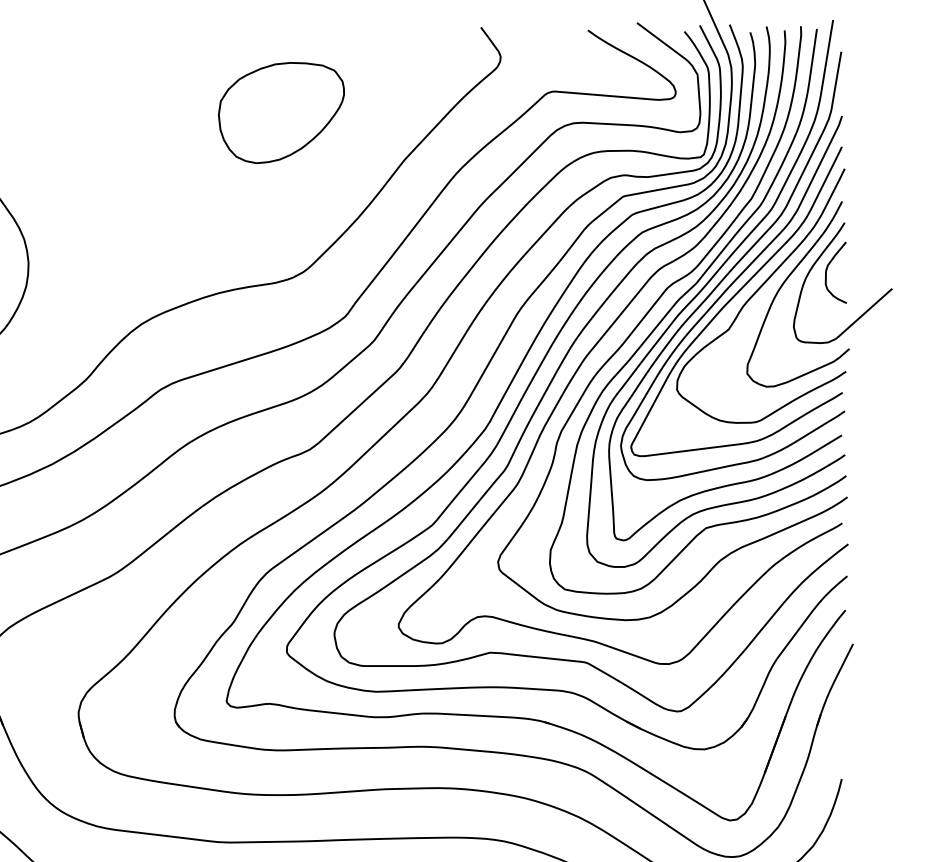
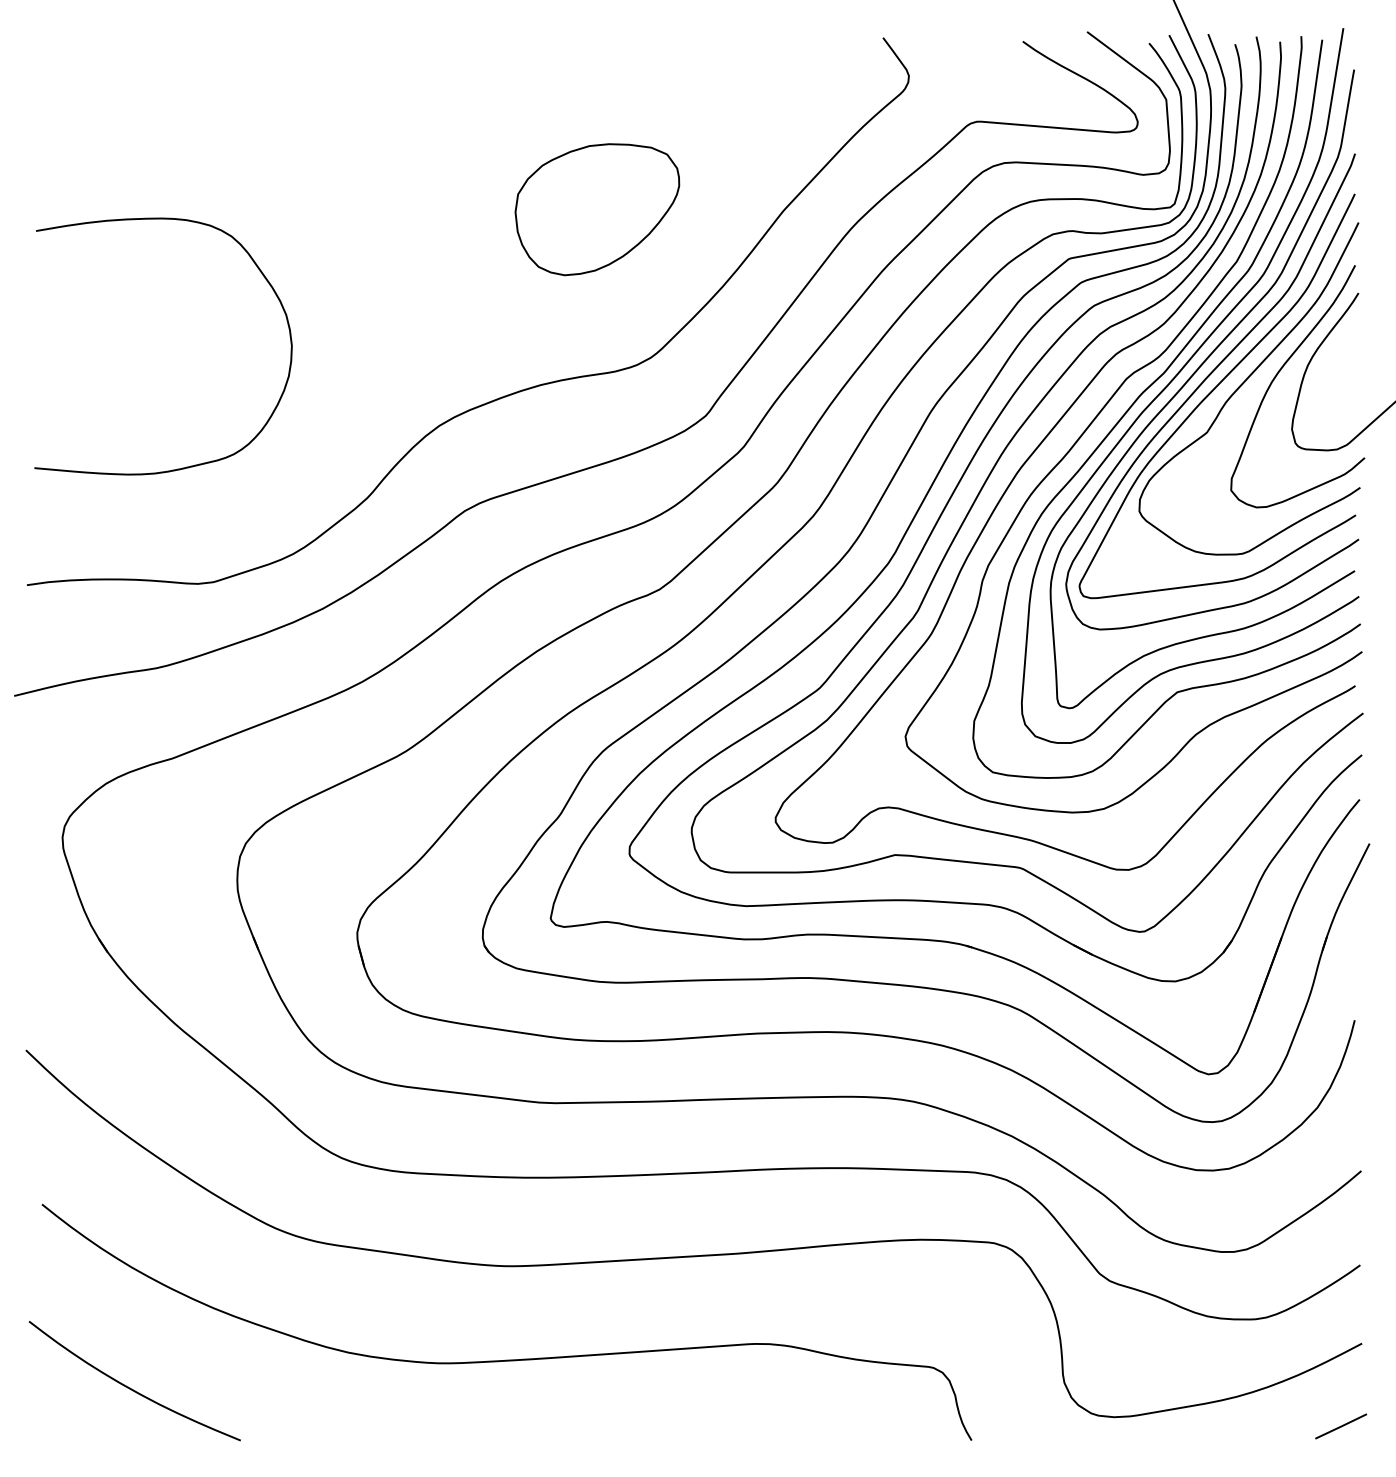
part: (281, 112) -> (597, 209), moved
curve: (827, 272) -> (1335, 357), removed

